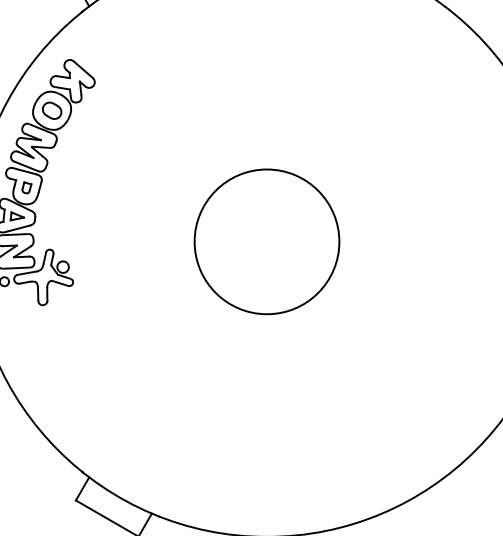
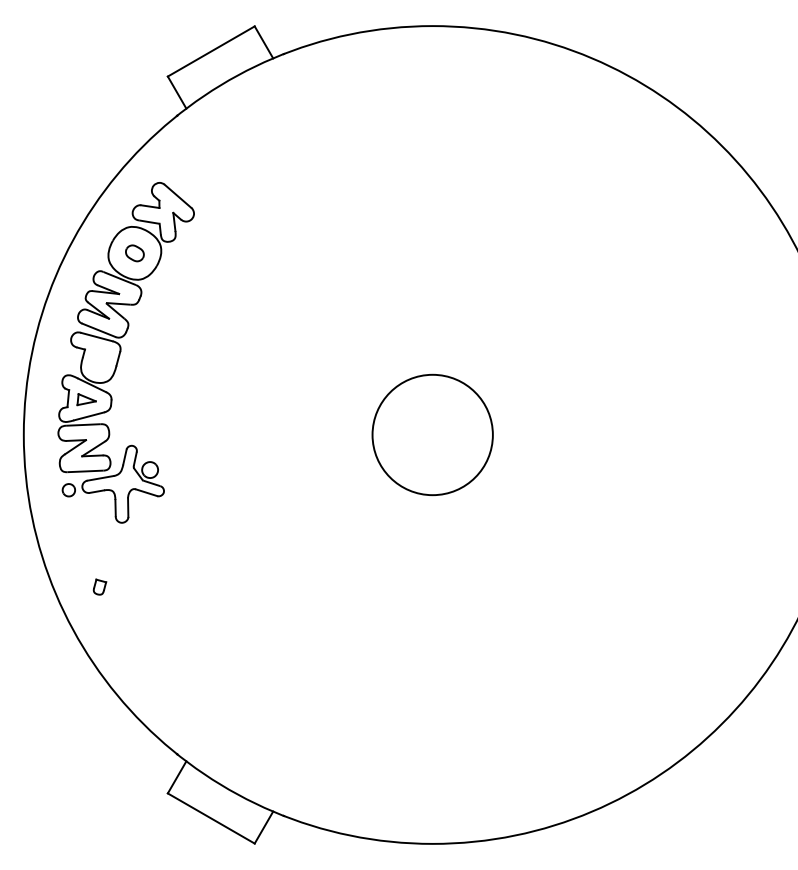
part: (51, 110) -> (134, 253), size x0.7
part: (26, 187) -> (99, 586), moved
circle: (266, 241) -> (432, 434), size x0.6

